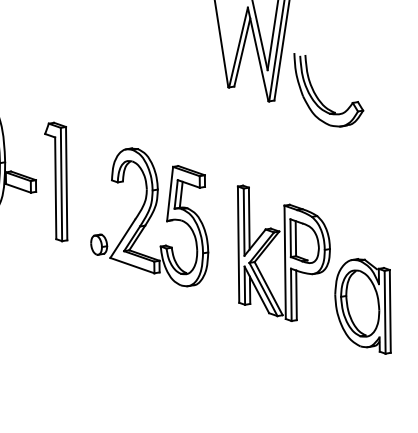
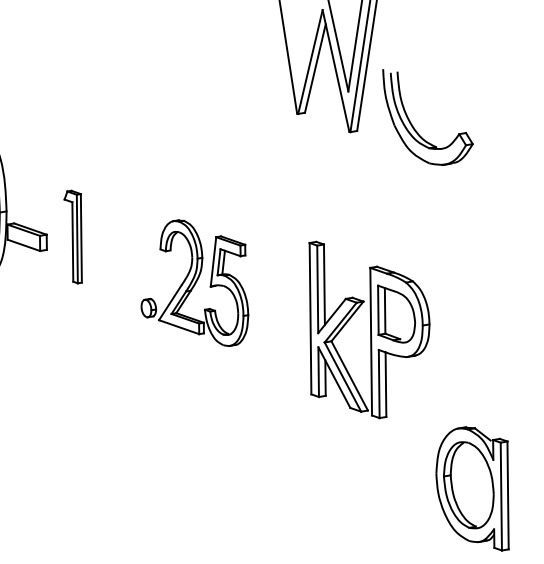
part: (56, 181) -> (73, 236), size x0.6
part: (149, 217) -> (194, 283), size x0.7
part: (362, 306) -> (471, 489), moved

